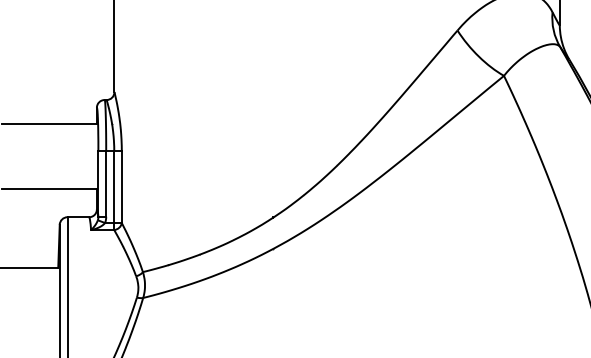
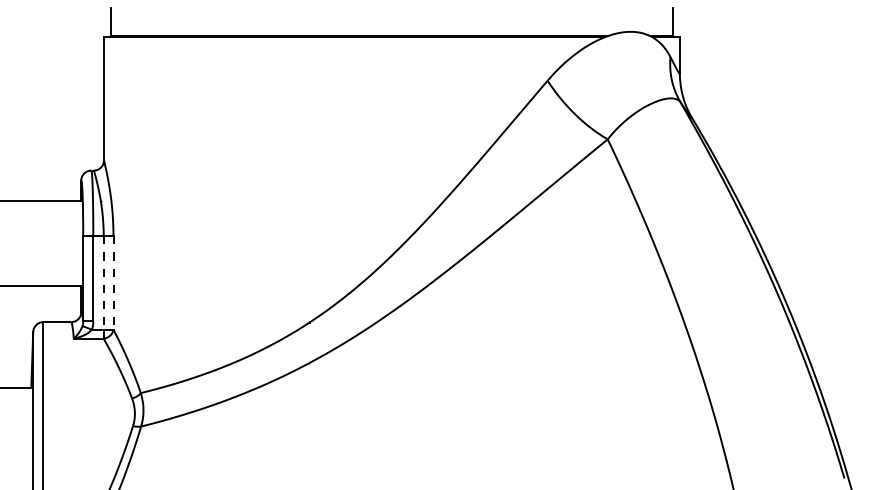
line: (114, 186) -> (103, 282), solid -> dashed
line: (121, 186) -> (113, 282), solid -> dashed

